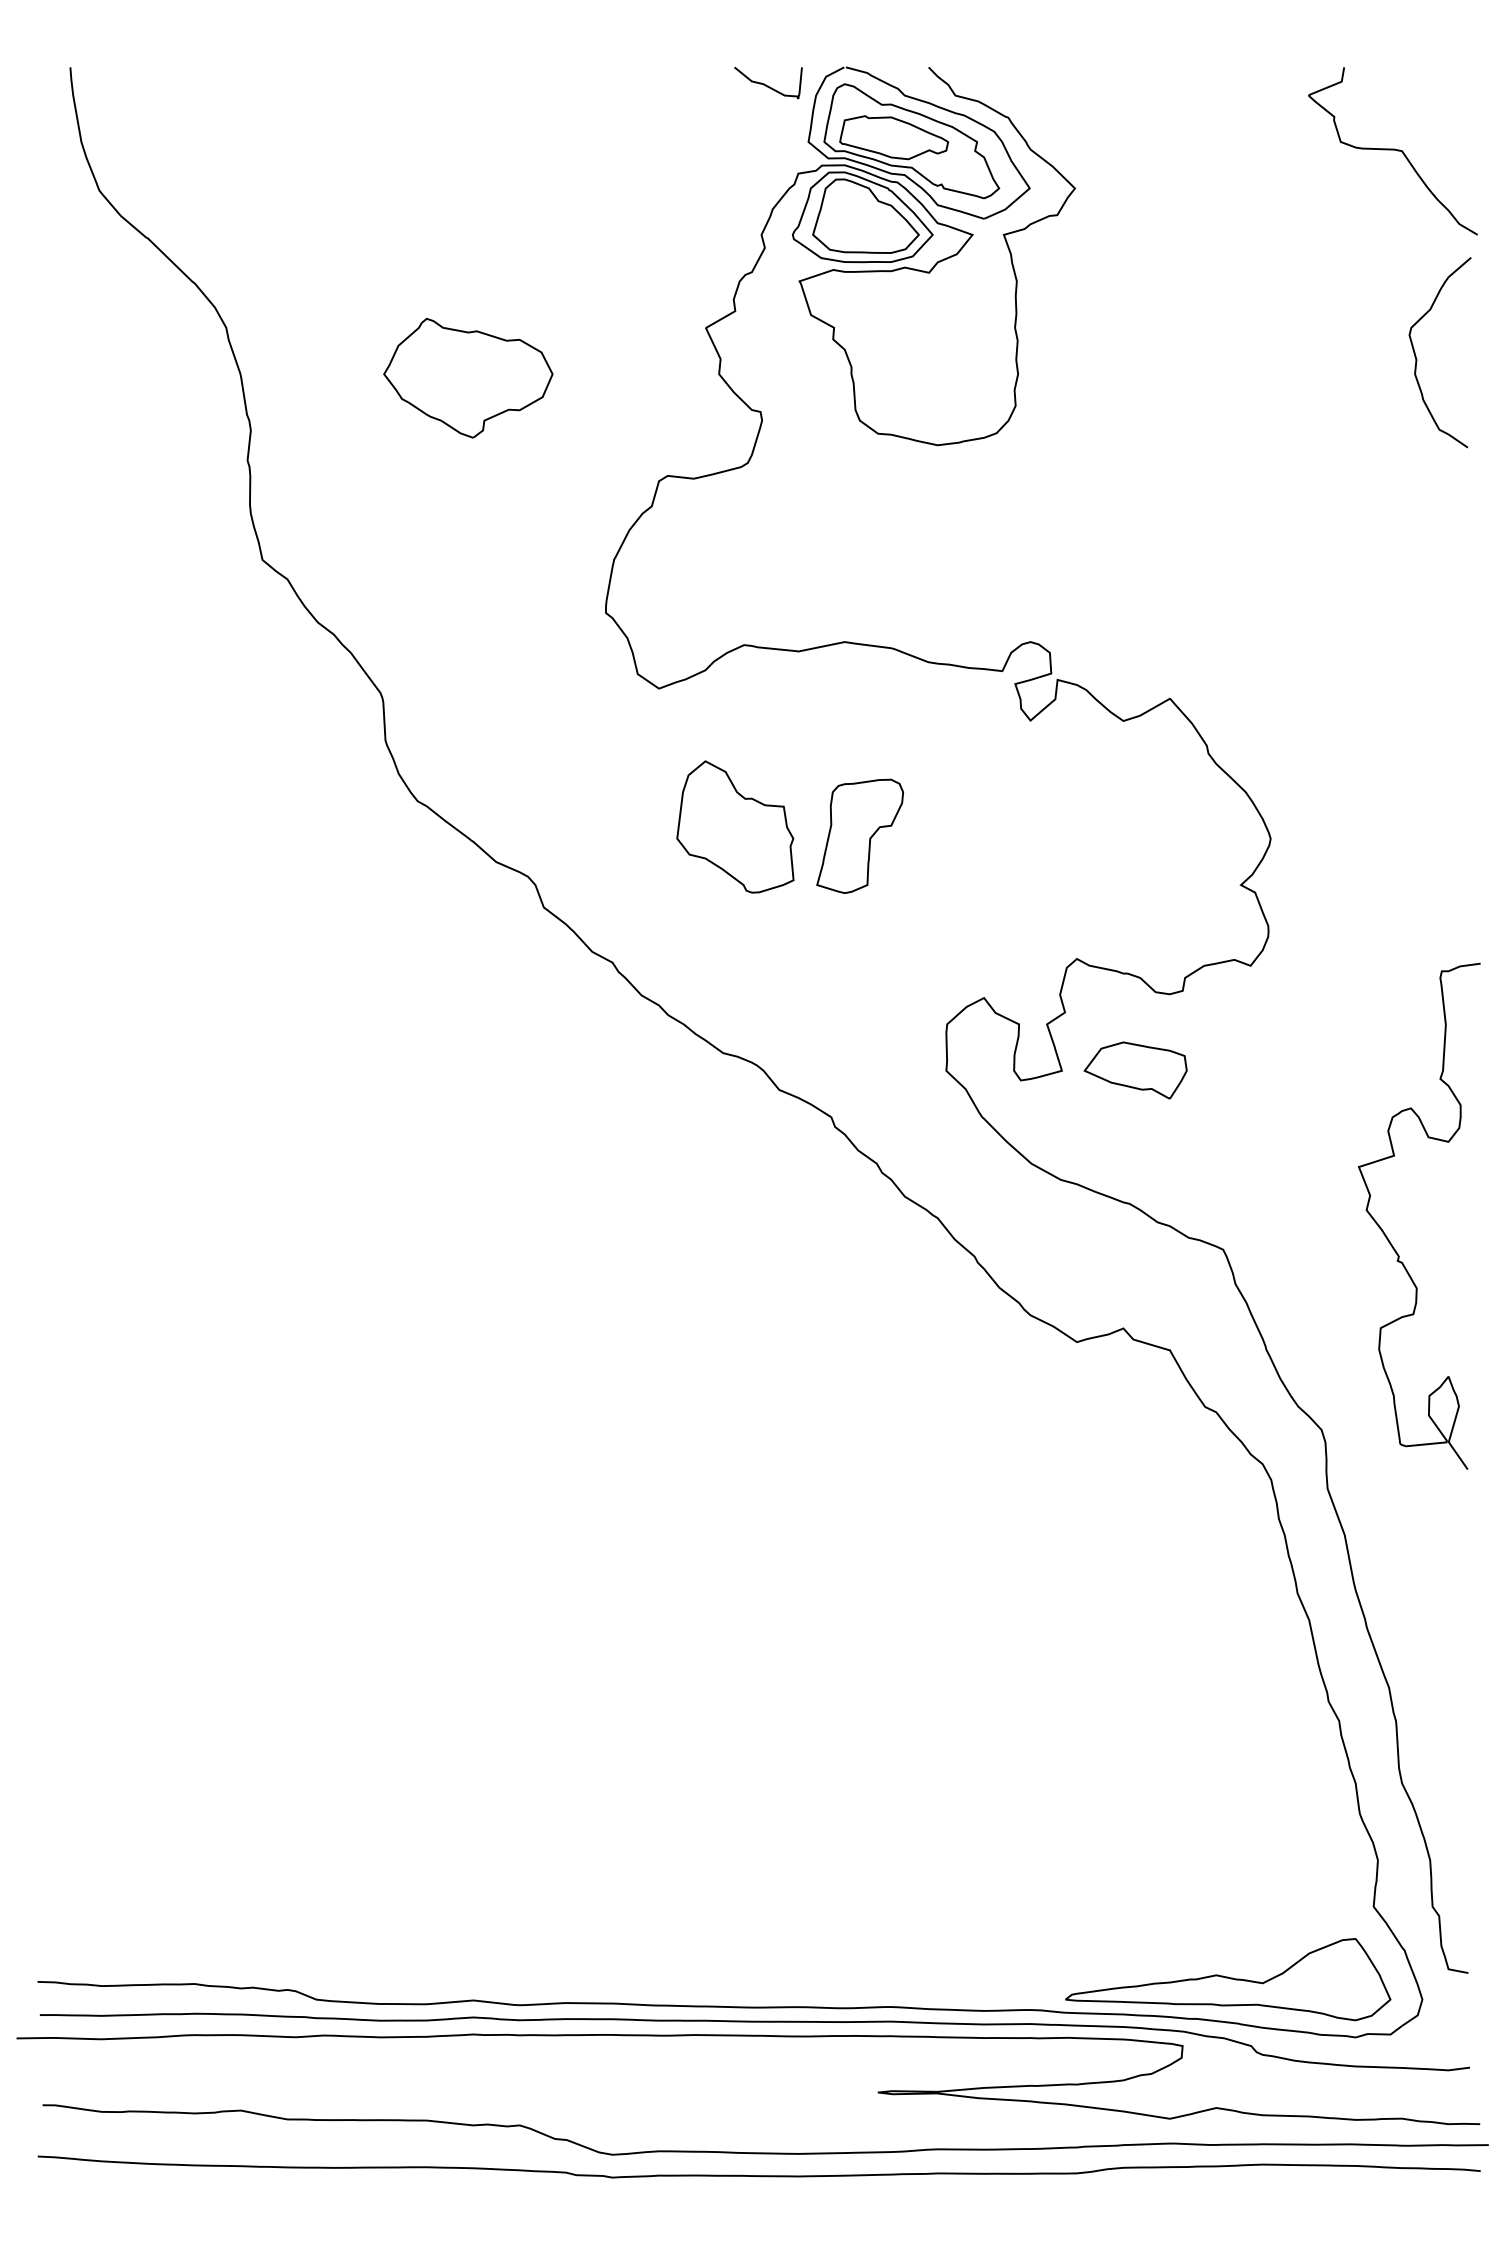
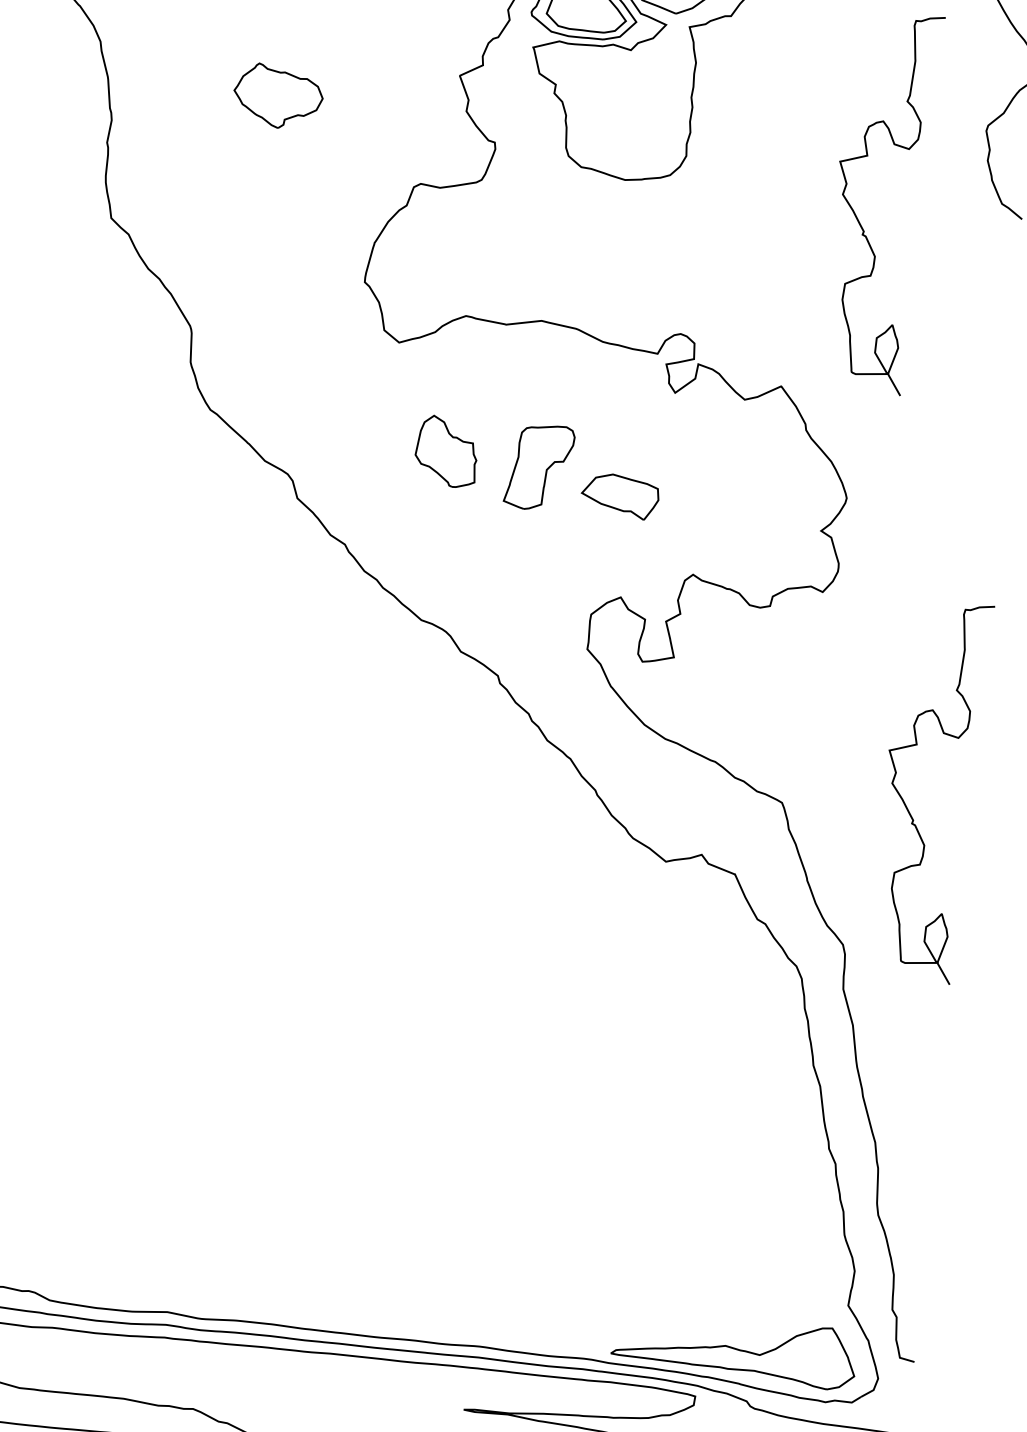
part: (468, 378) -> (278, 96), size x0.7
curve: (1248, 463) -> (856, 215), added
part: (735, 826) -> (446, 451), size x0.7
part: (1135, 1070) -> (620, 496), moved

